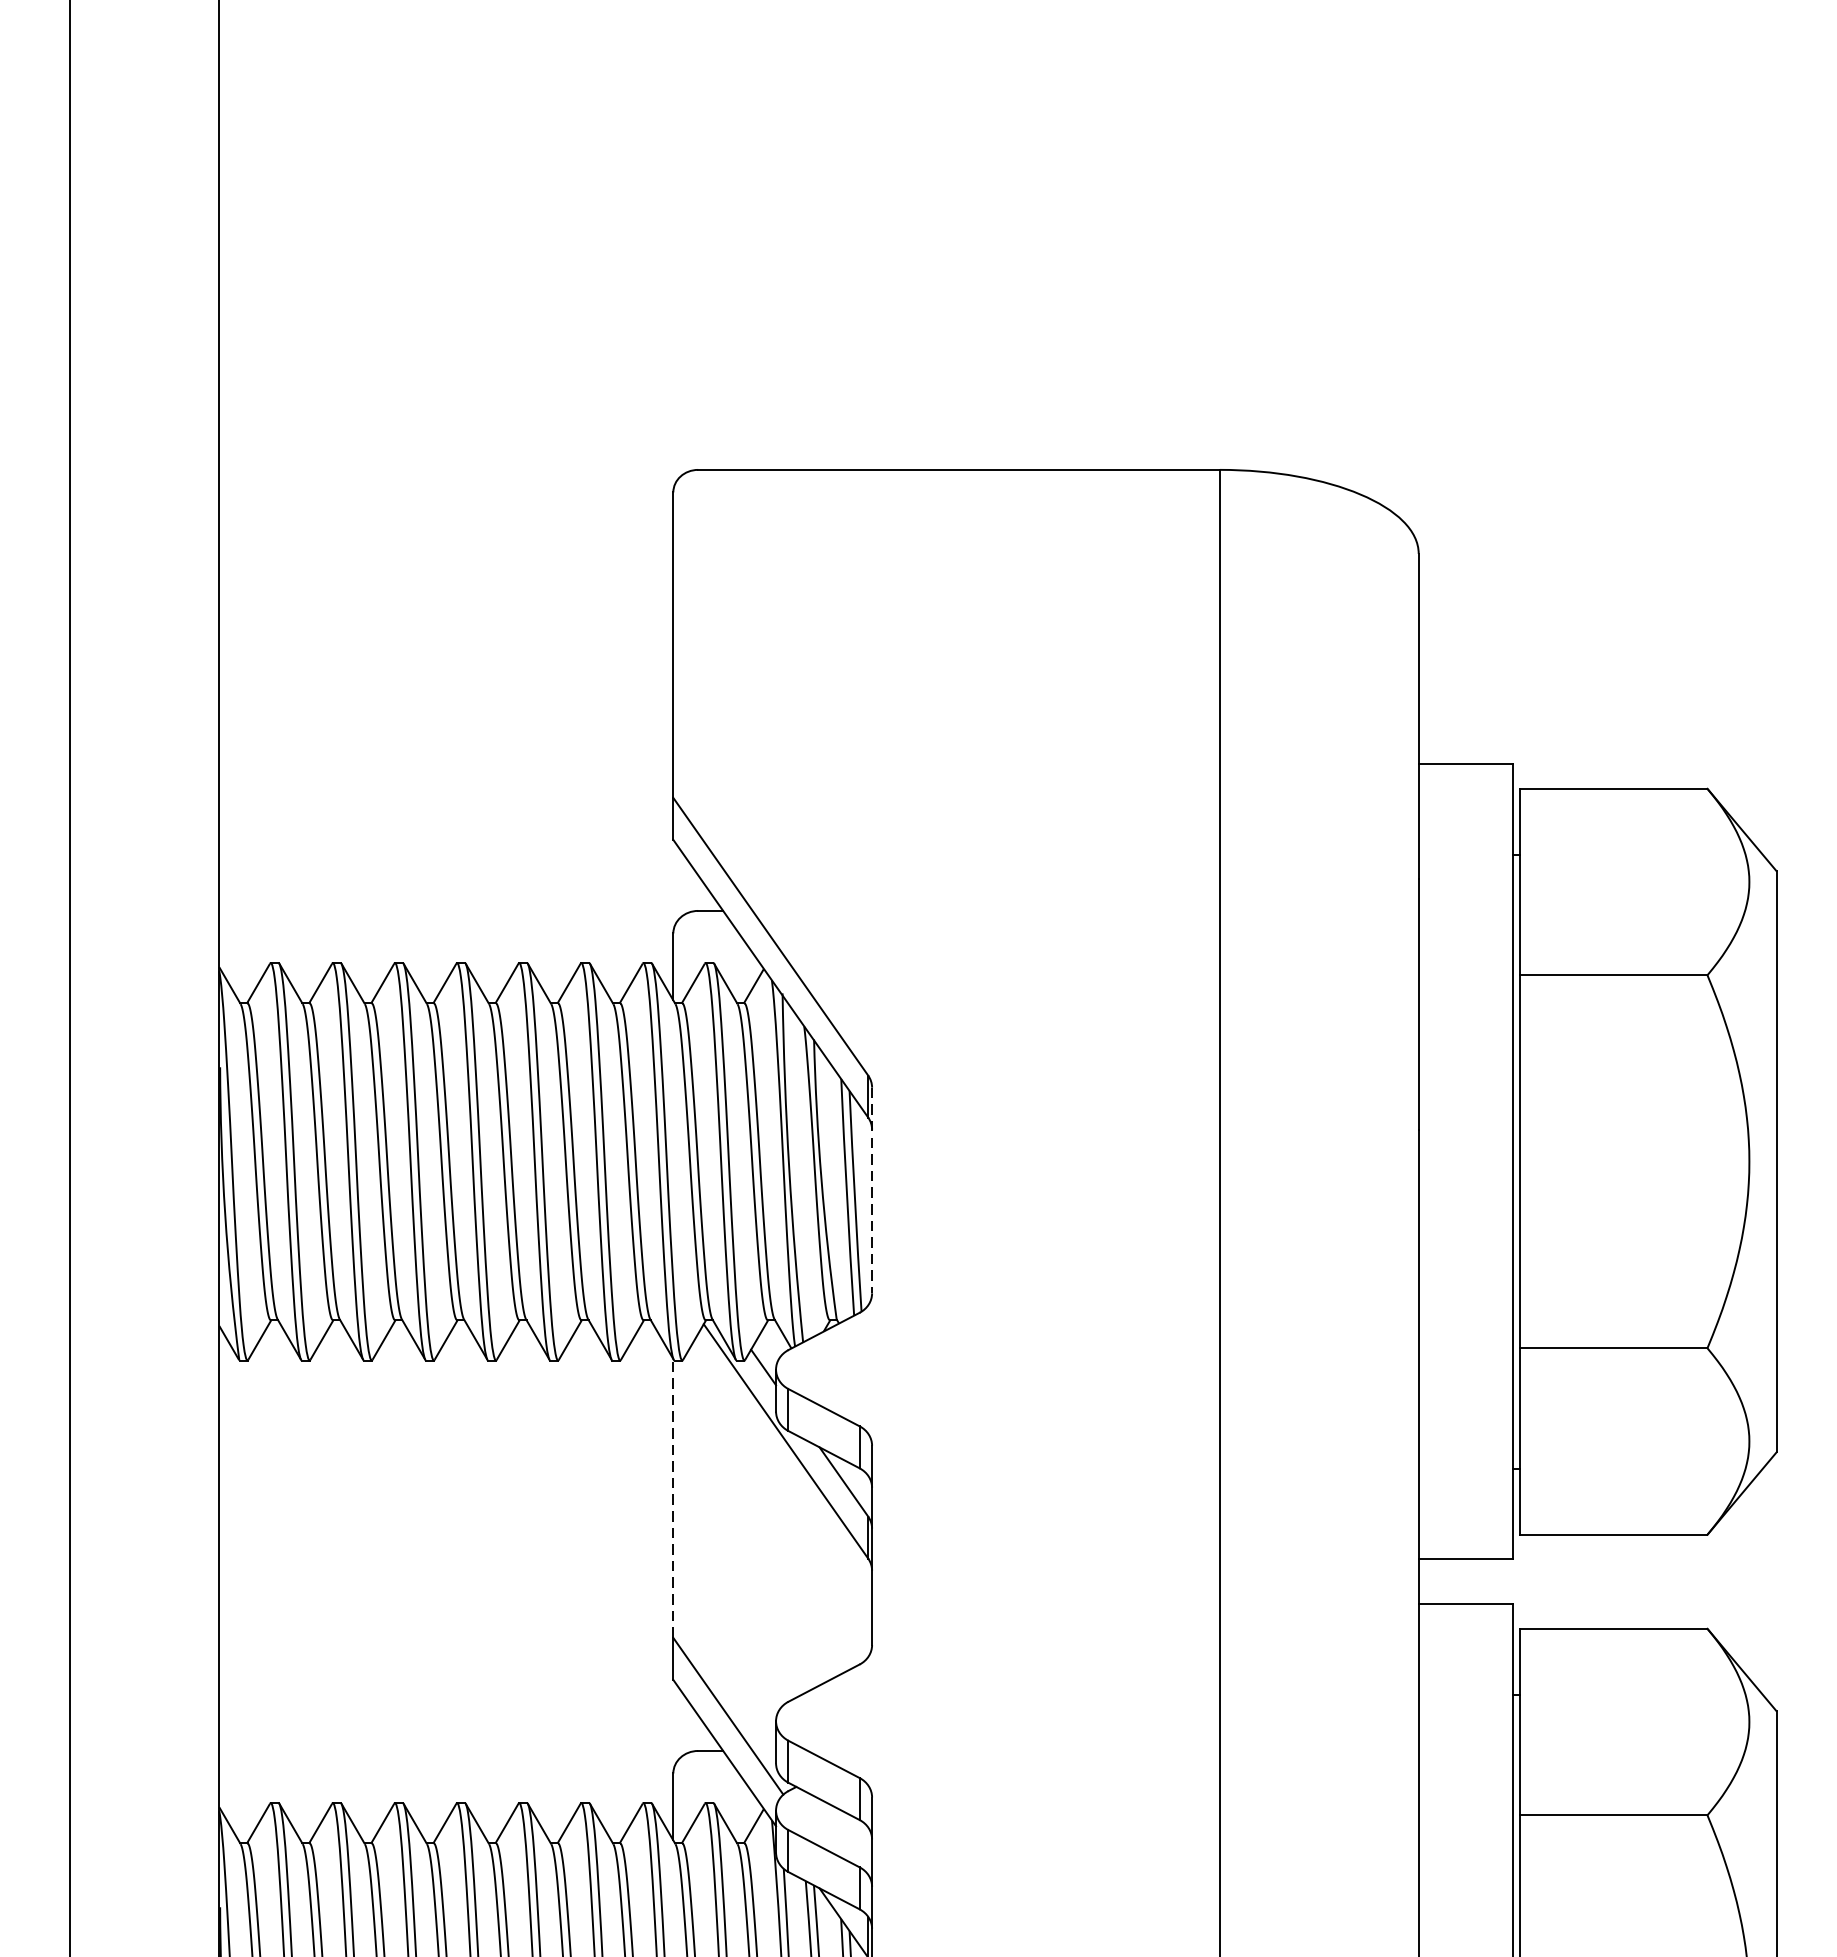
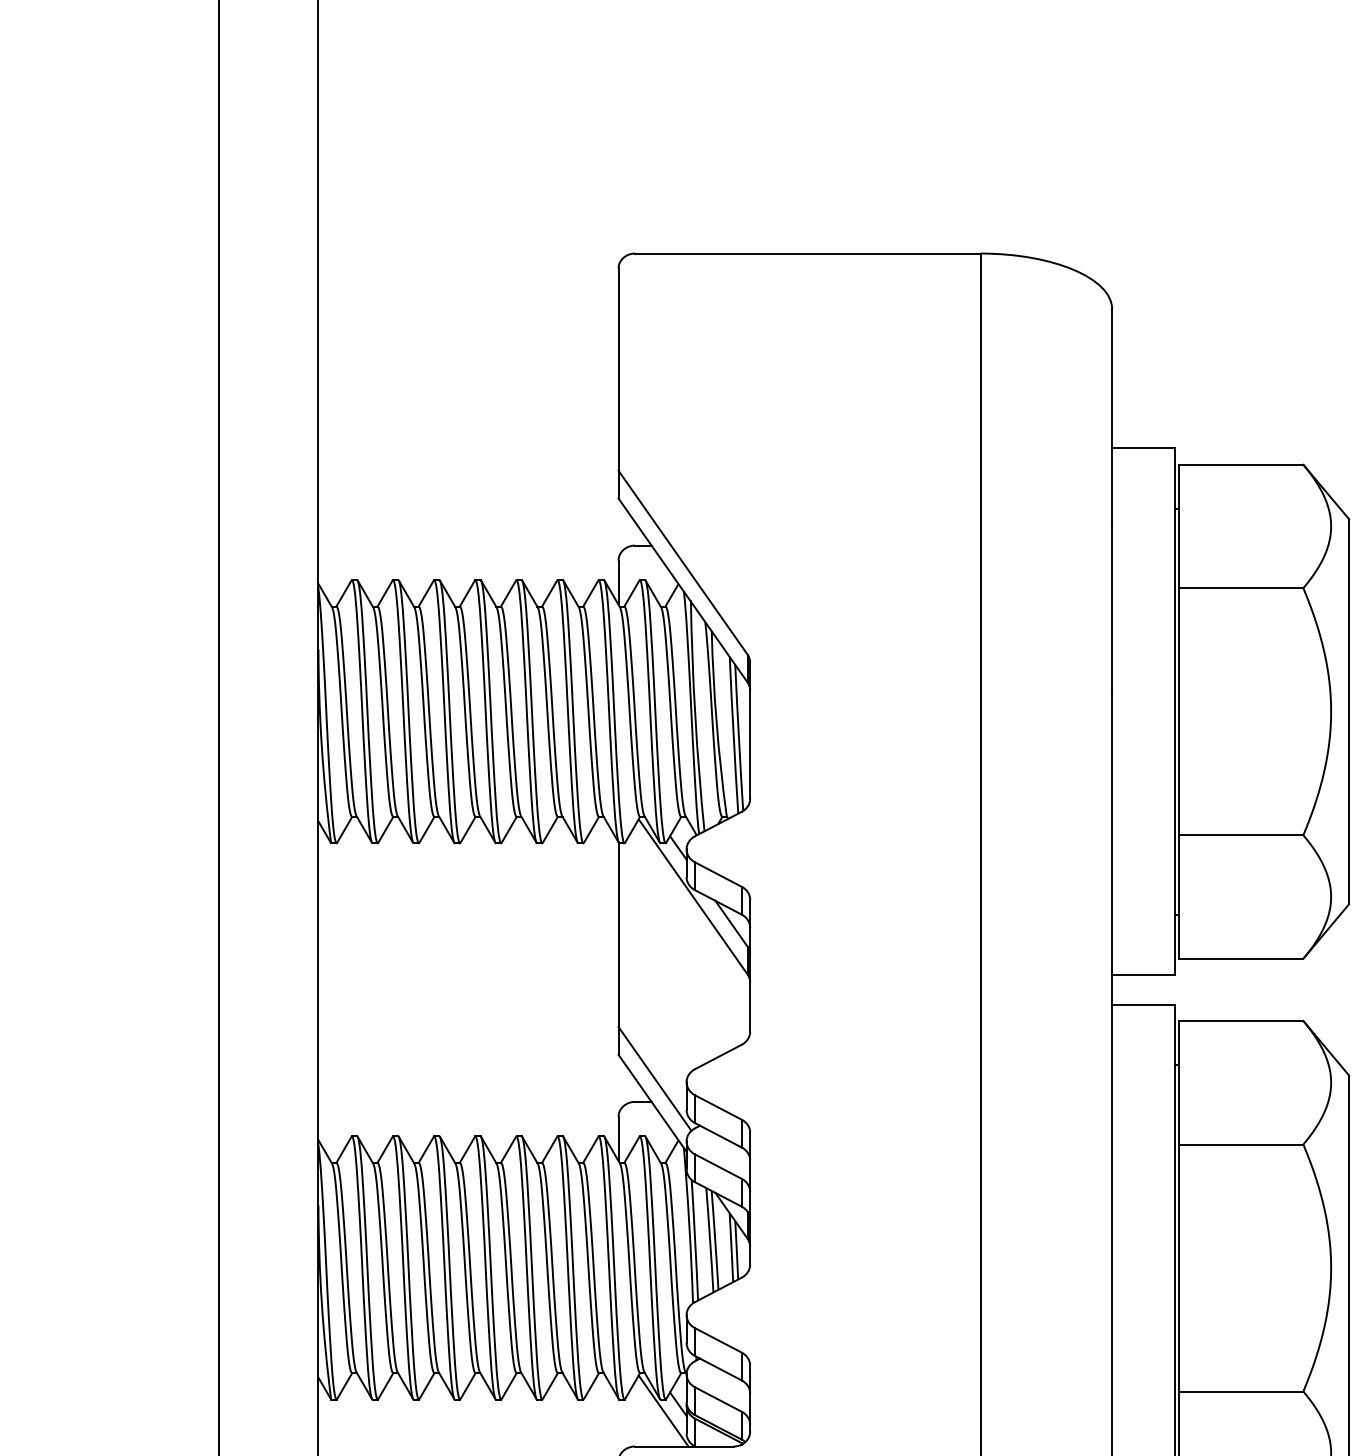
line: (872, 1191) -> (750, 731), dashed -> solid
line: (673, 1498) -> (618, 934), dashed -> solid

